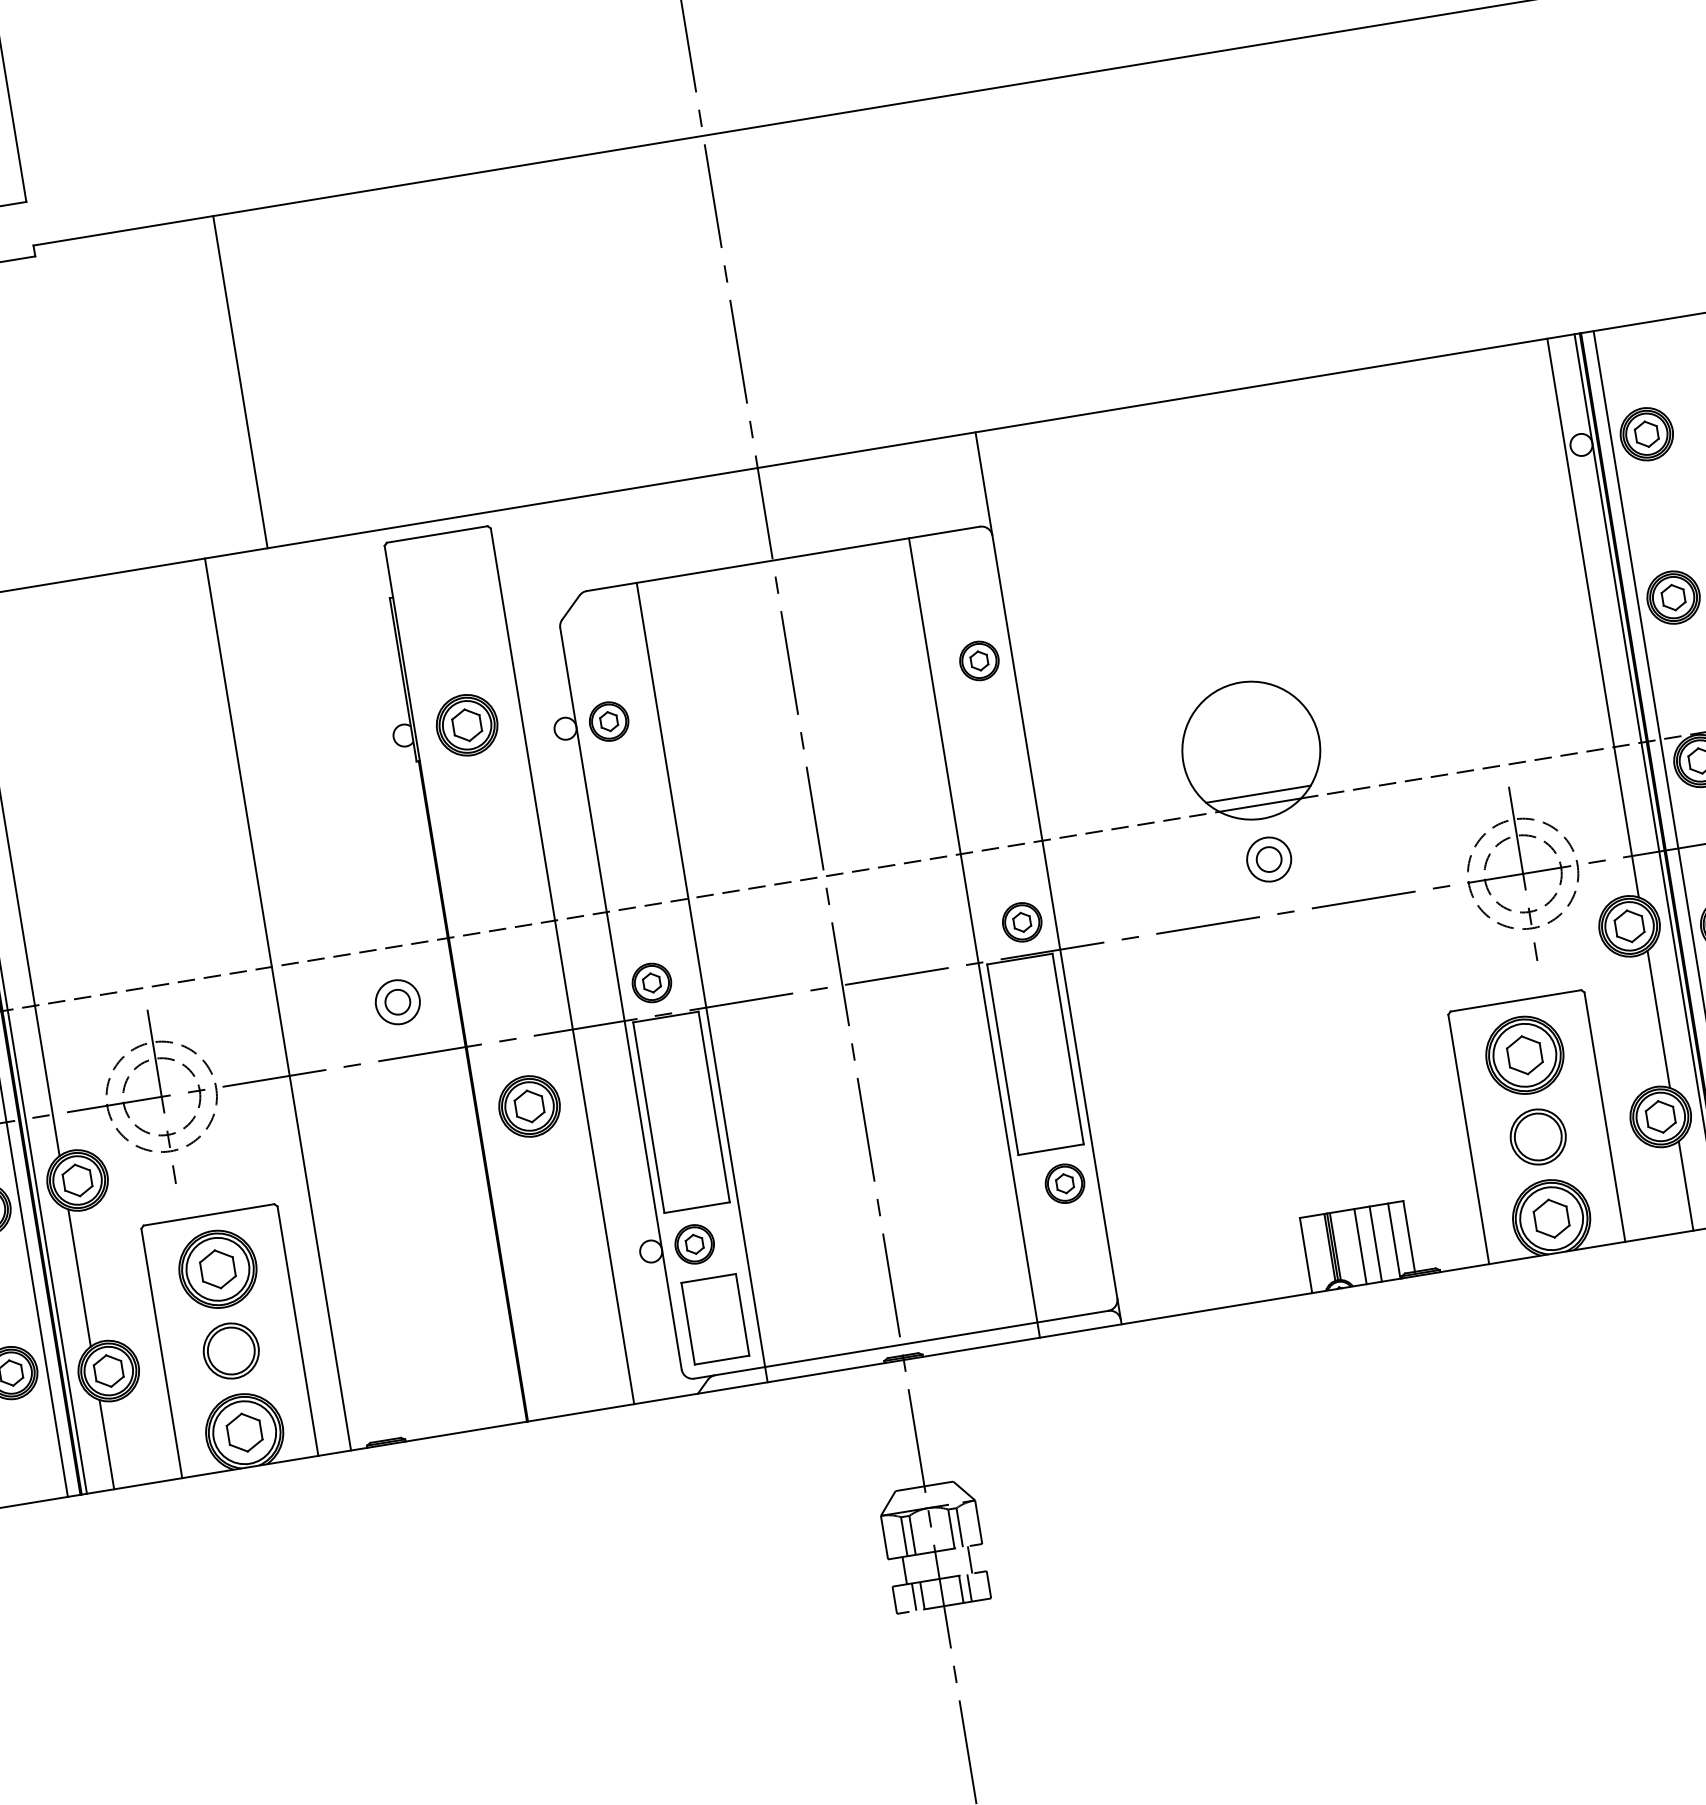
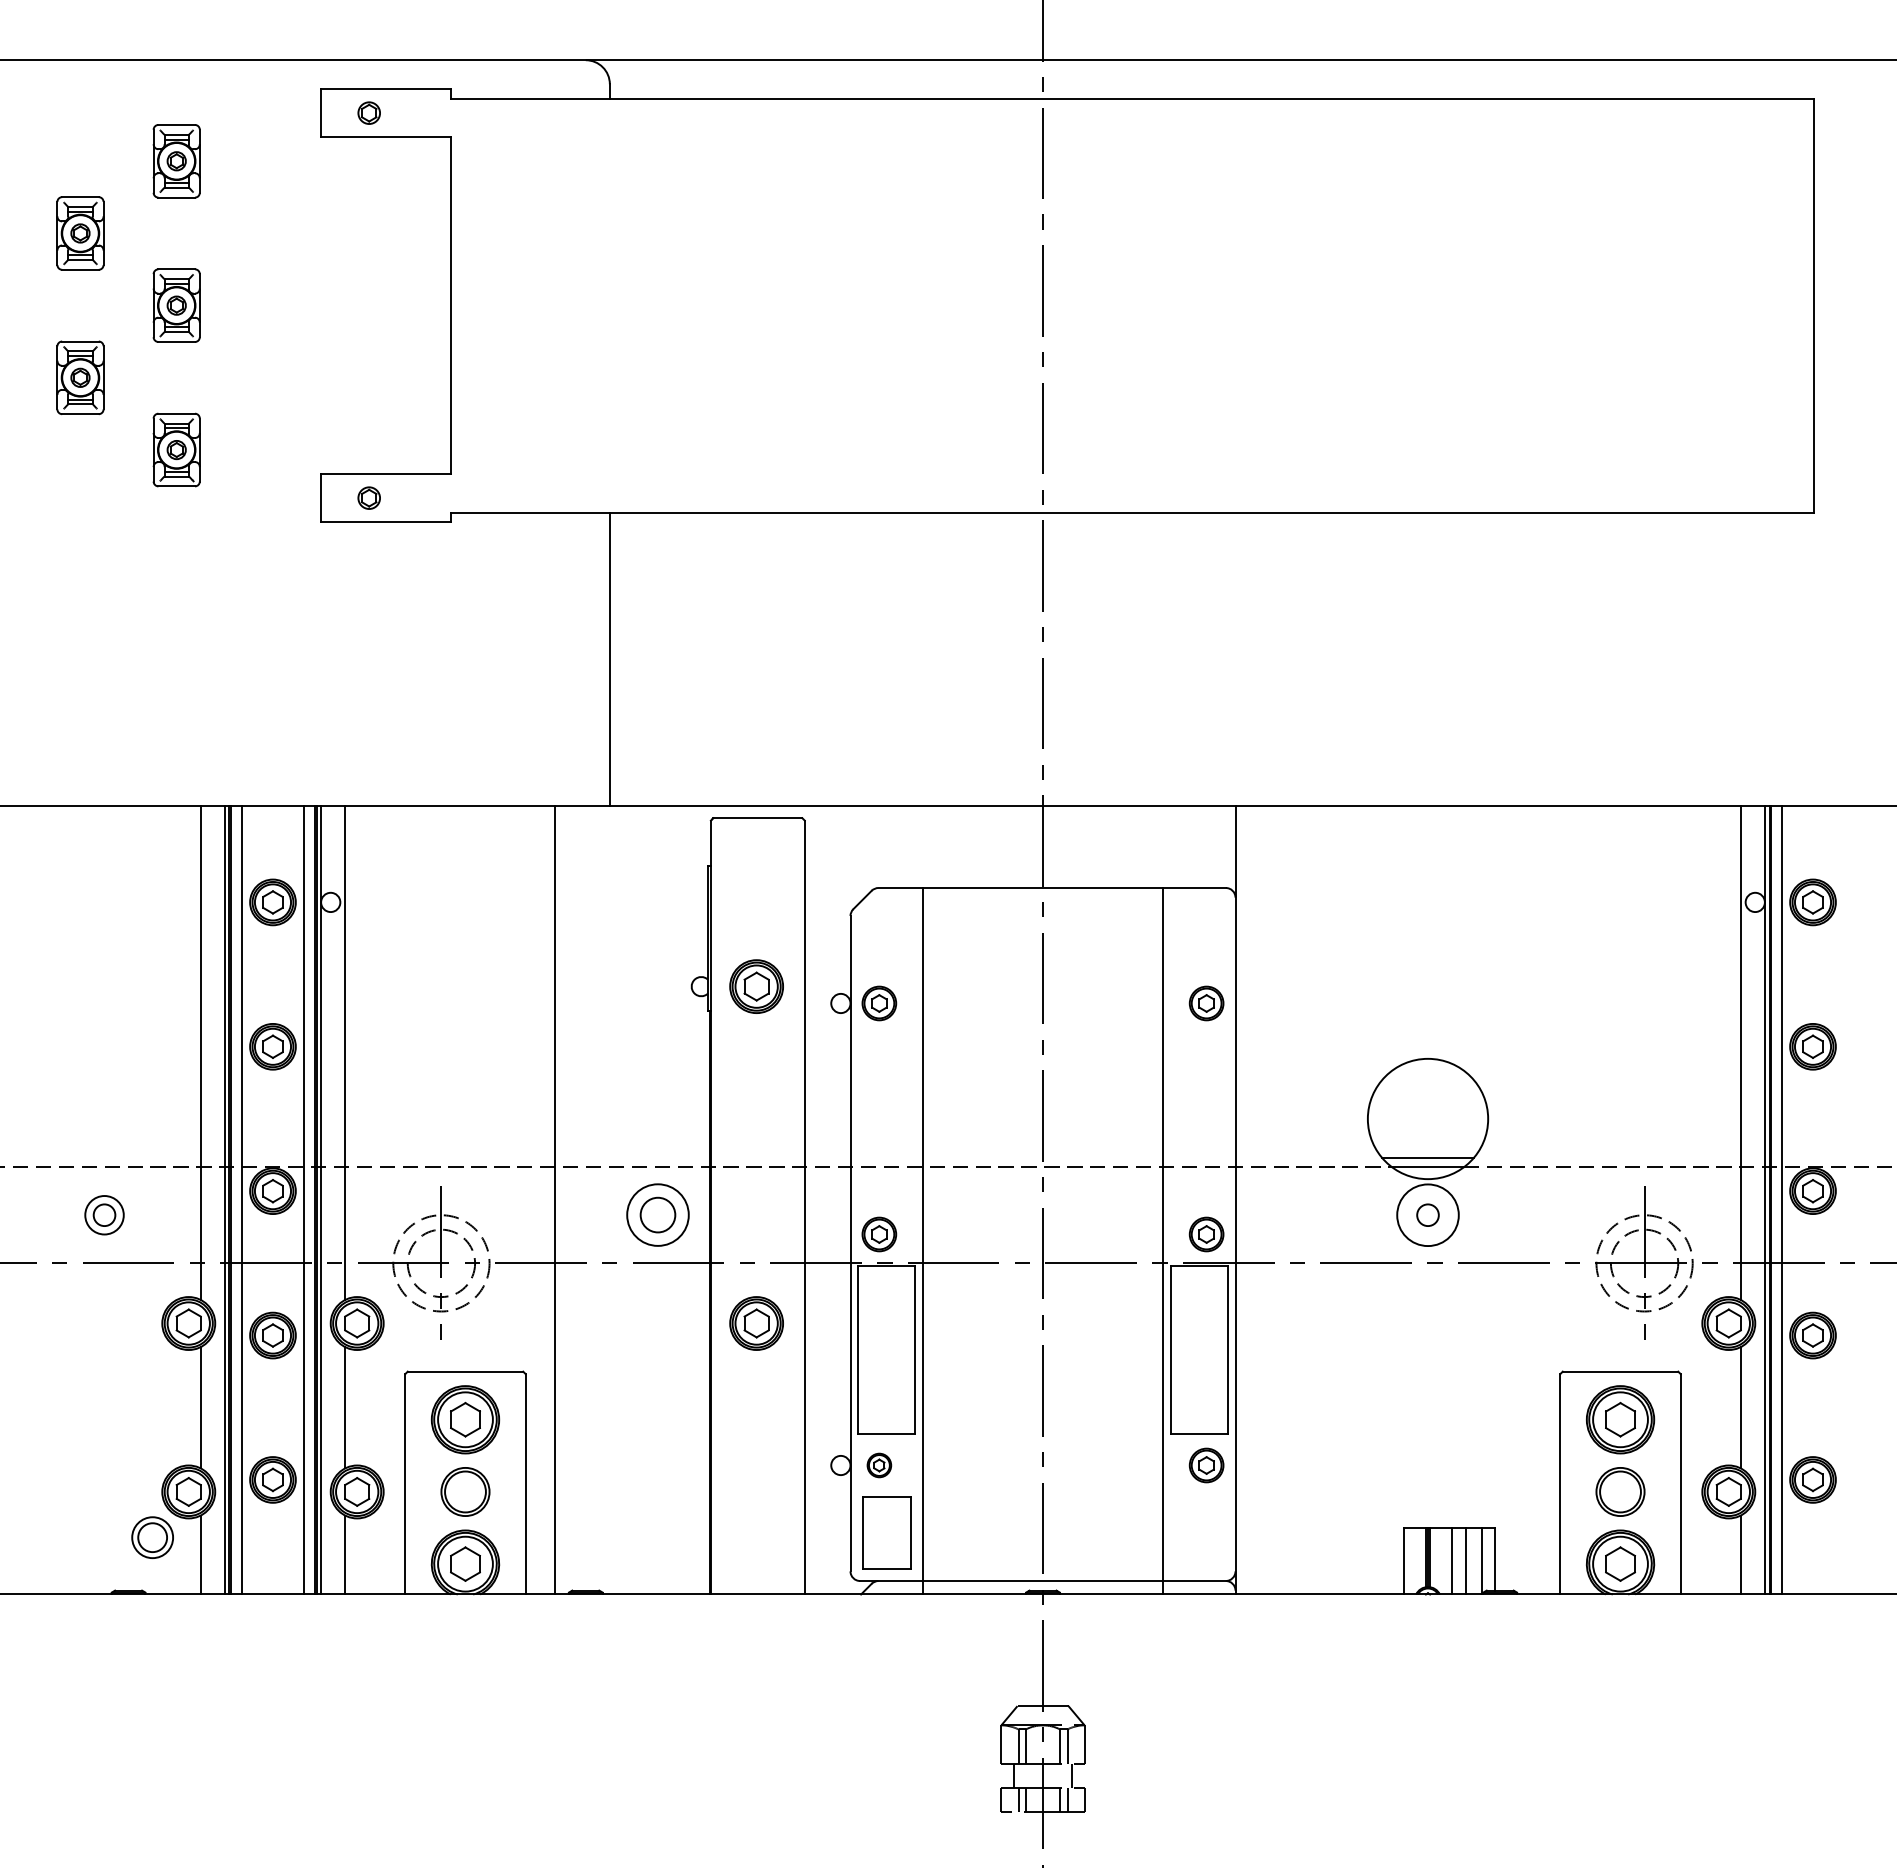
circle: (1268, 859) -> (1427, 1215), size x1.6
part: (397, 1002) -> (657, 1215), size x1.6
part: (694, 1244) -> (879, 1465), size x0.7

